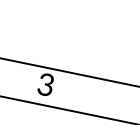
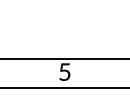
text: (45, 83) -> (64, 71), 3 -> 5

